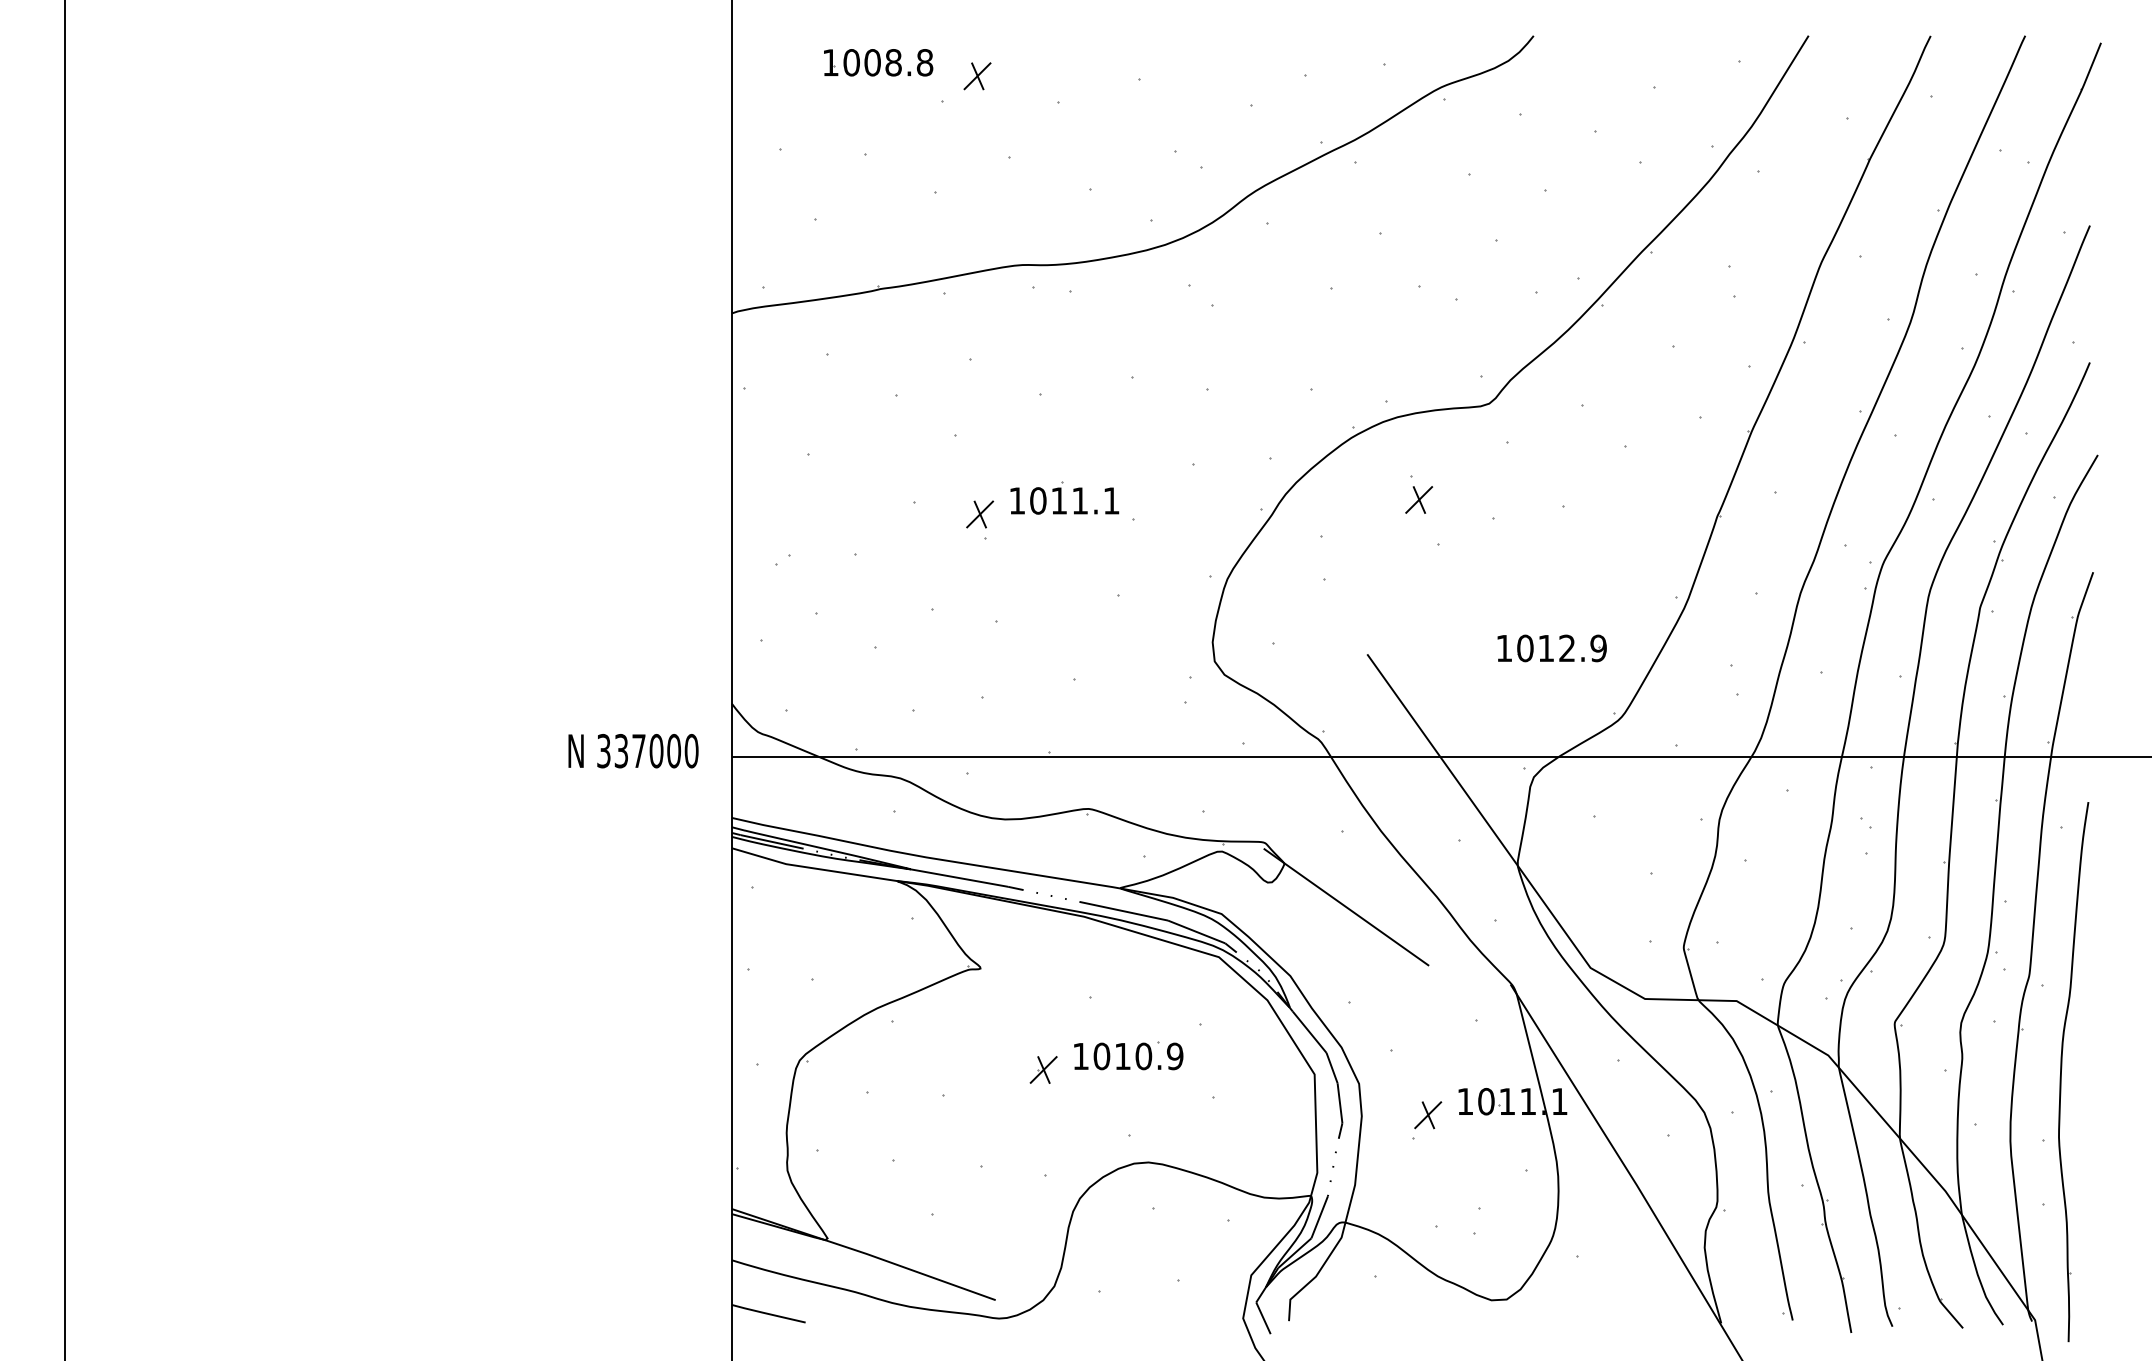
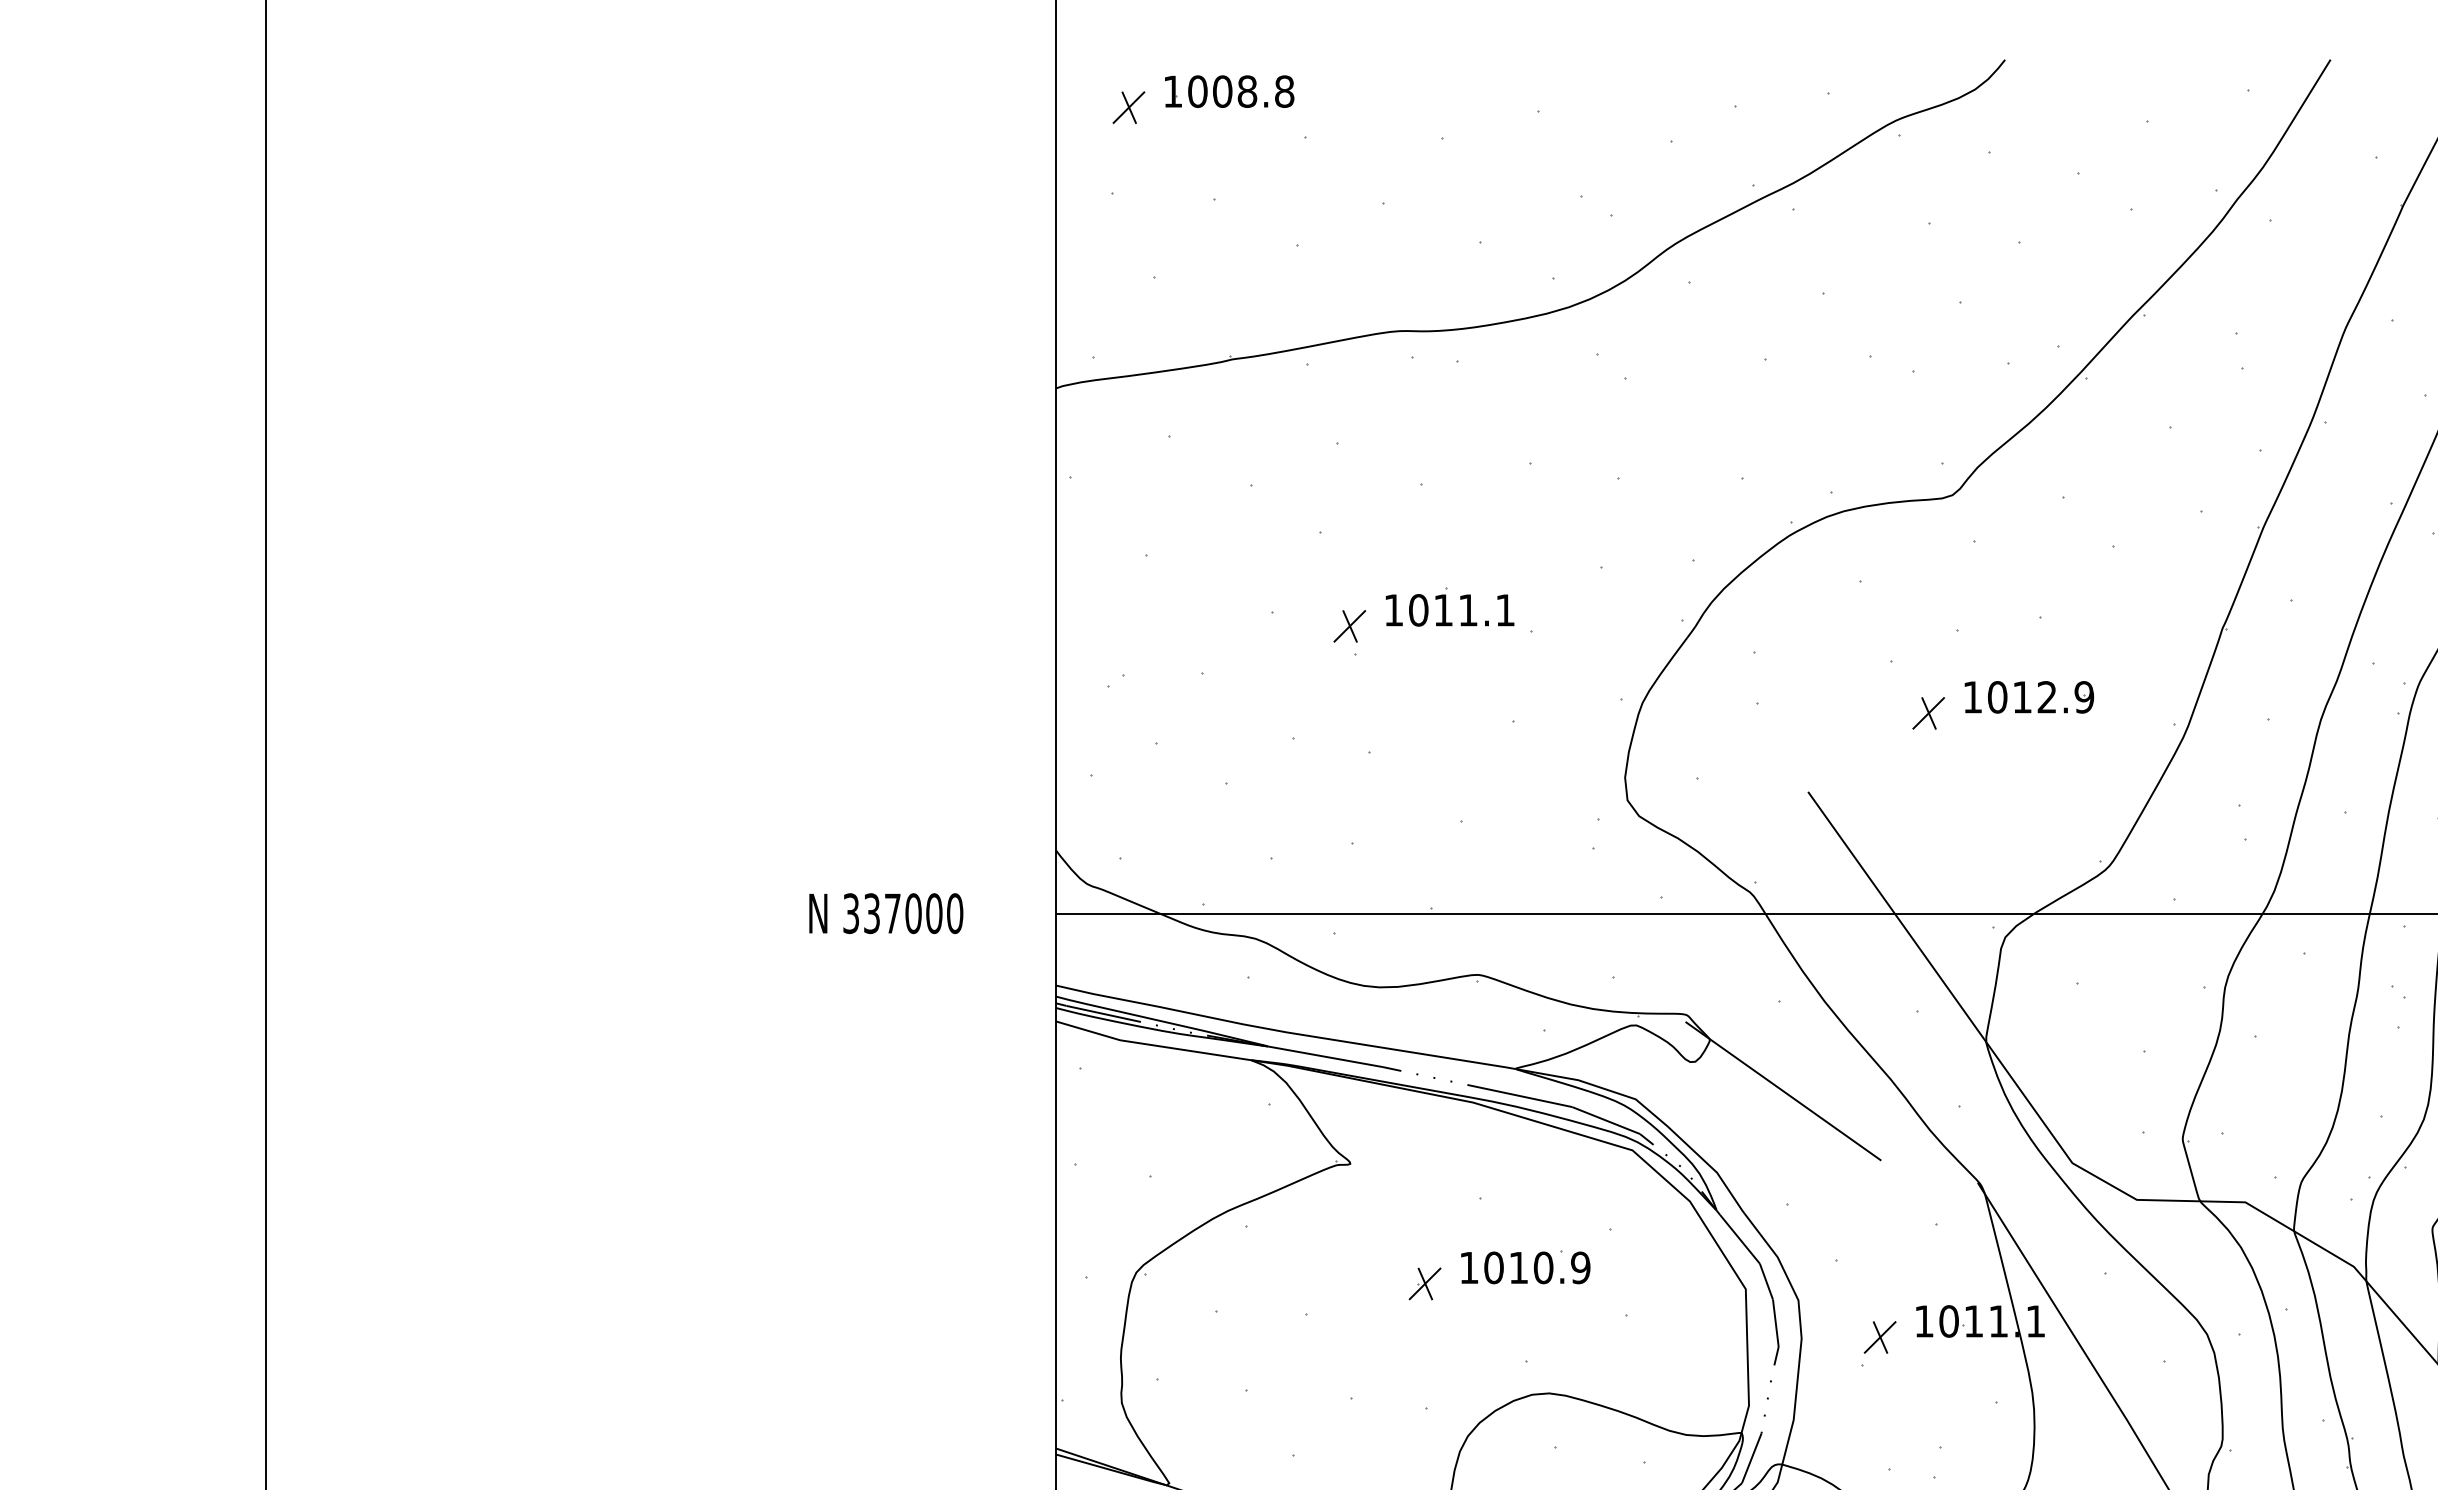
part: (977, 76) -> (1128, 107), moved
part: (1419, 499) -> (1929, 712), moved
part: (1551, 648) -> (2028, 697), moved
text: (633, 751) -> (886, 914), moved

